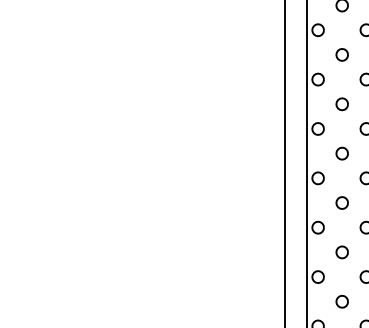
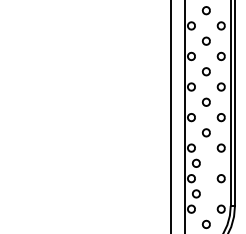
part: (340, 250) -> (195, 162), moved
part: (342, 301) -> (196, 193), moved

